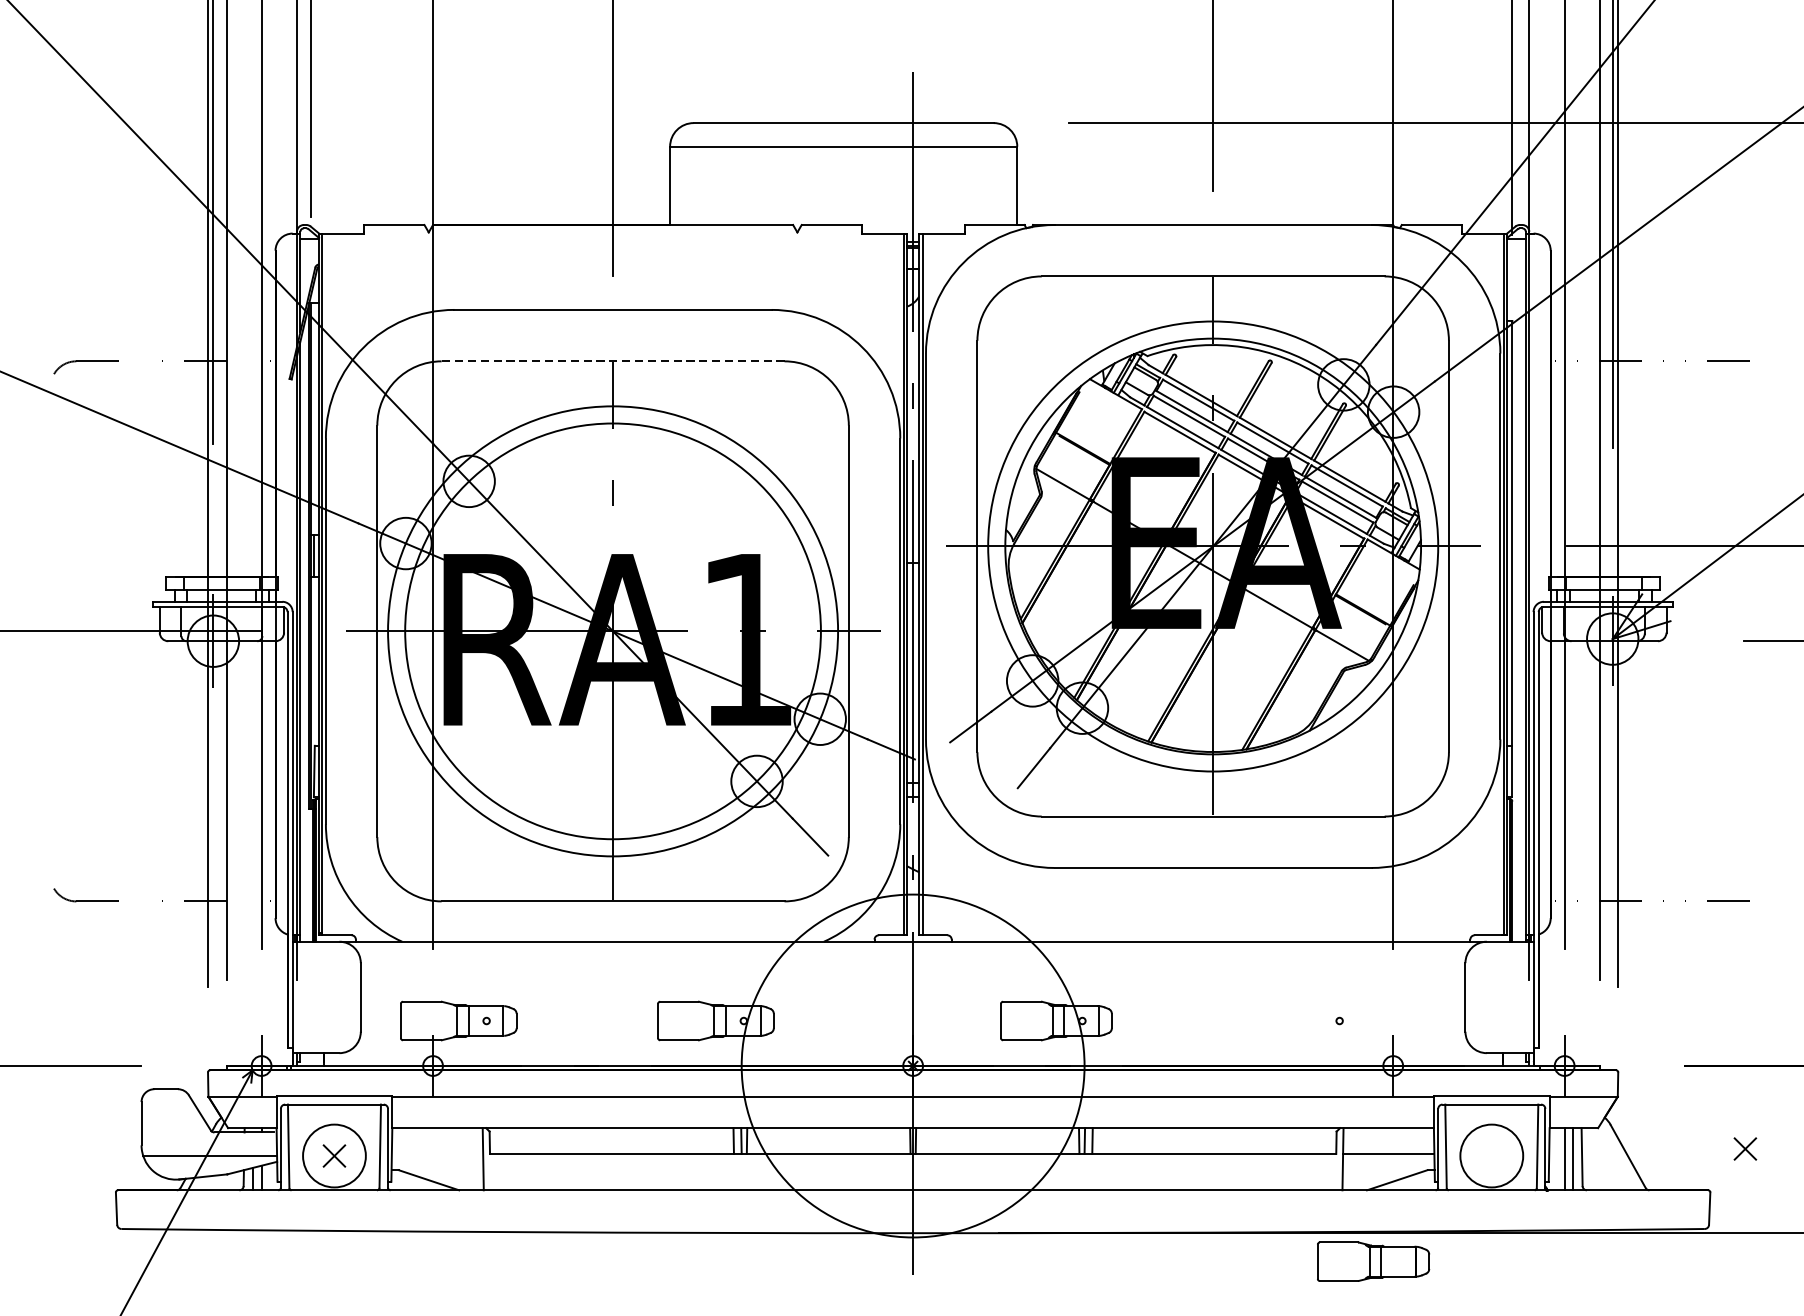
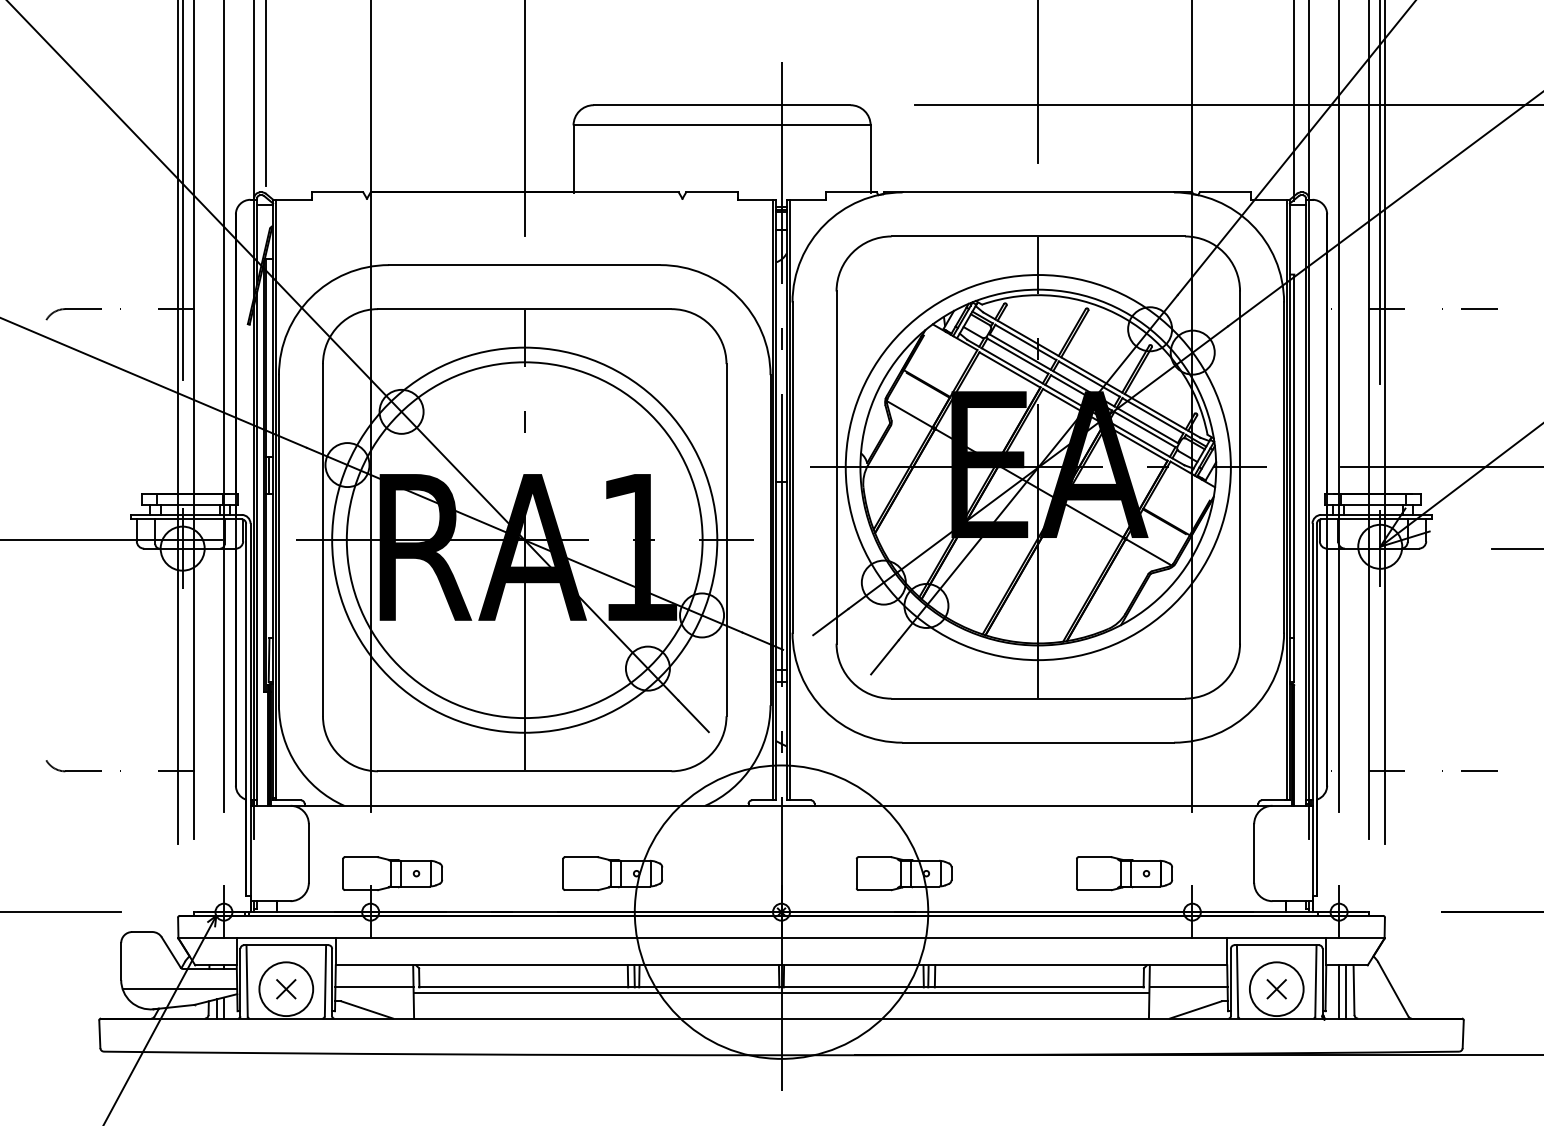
line: (612, 361) -> (524, 309), dashed -> solid
part: (1745, 1149) -> (1276, 989), moved
line: (437, 1154) -> (374, 987), added
line: (913, 1159) -> (781, 992), added
part: (1373, 1261) -> (1124, 873), moved

